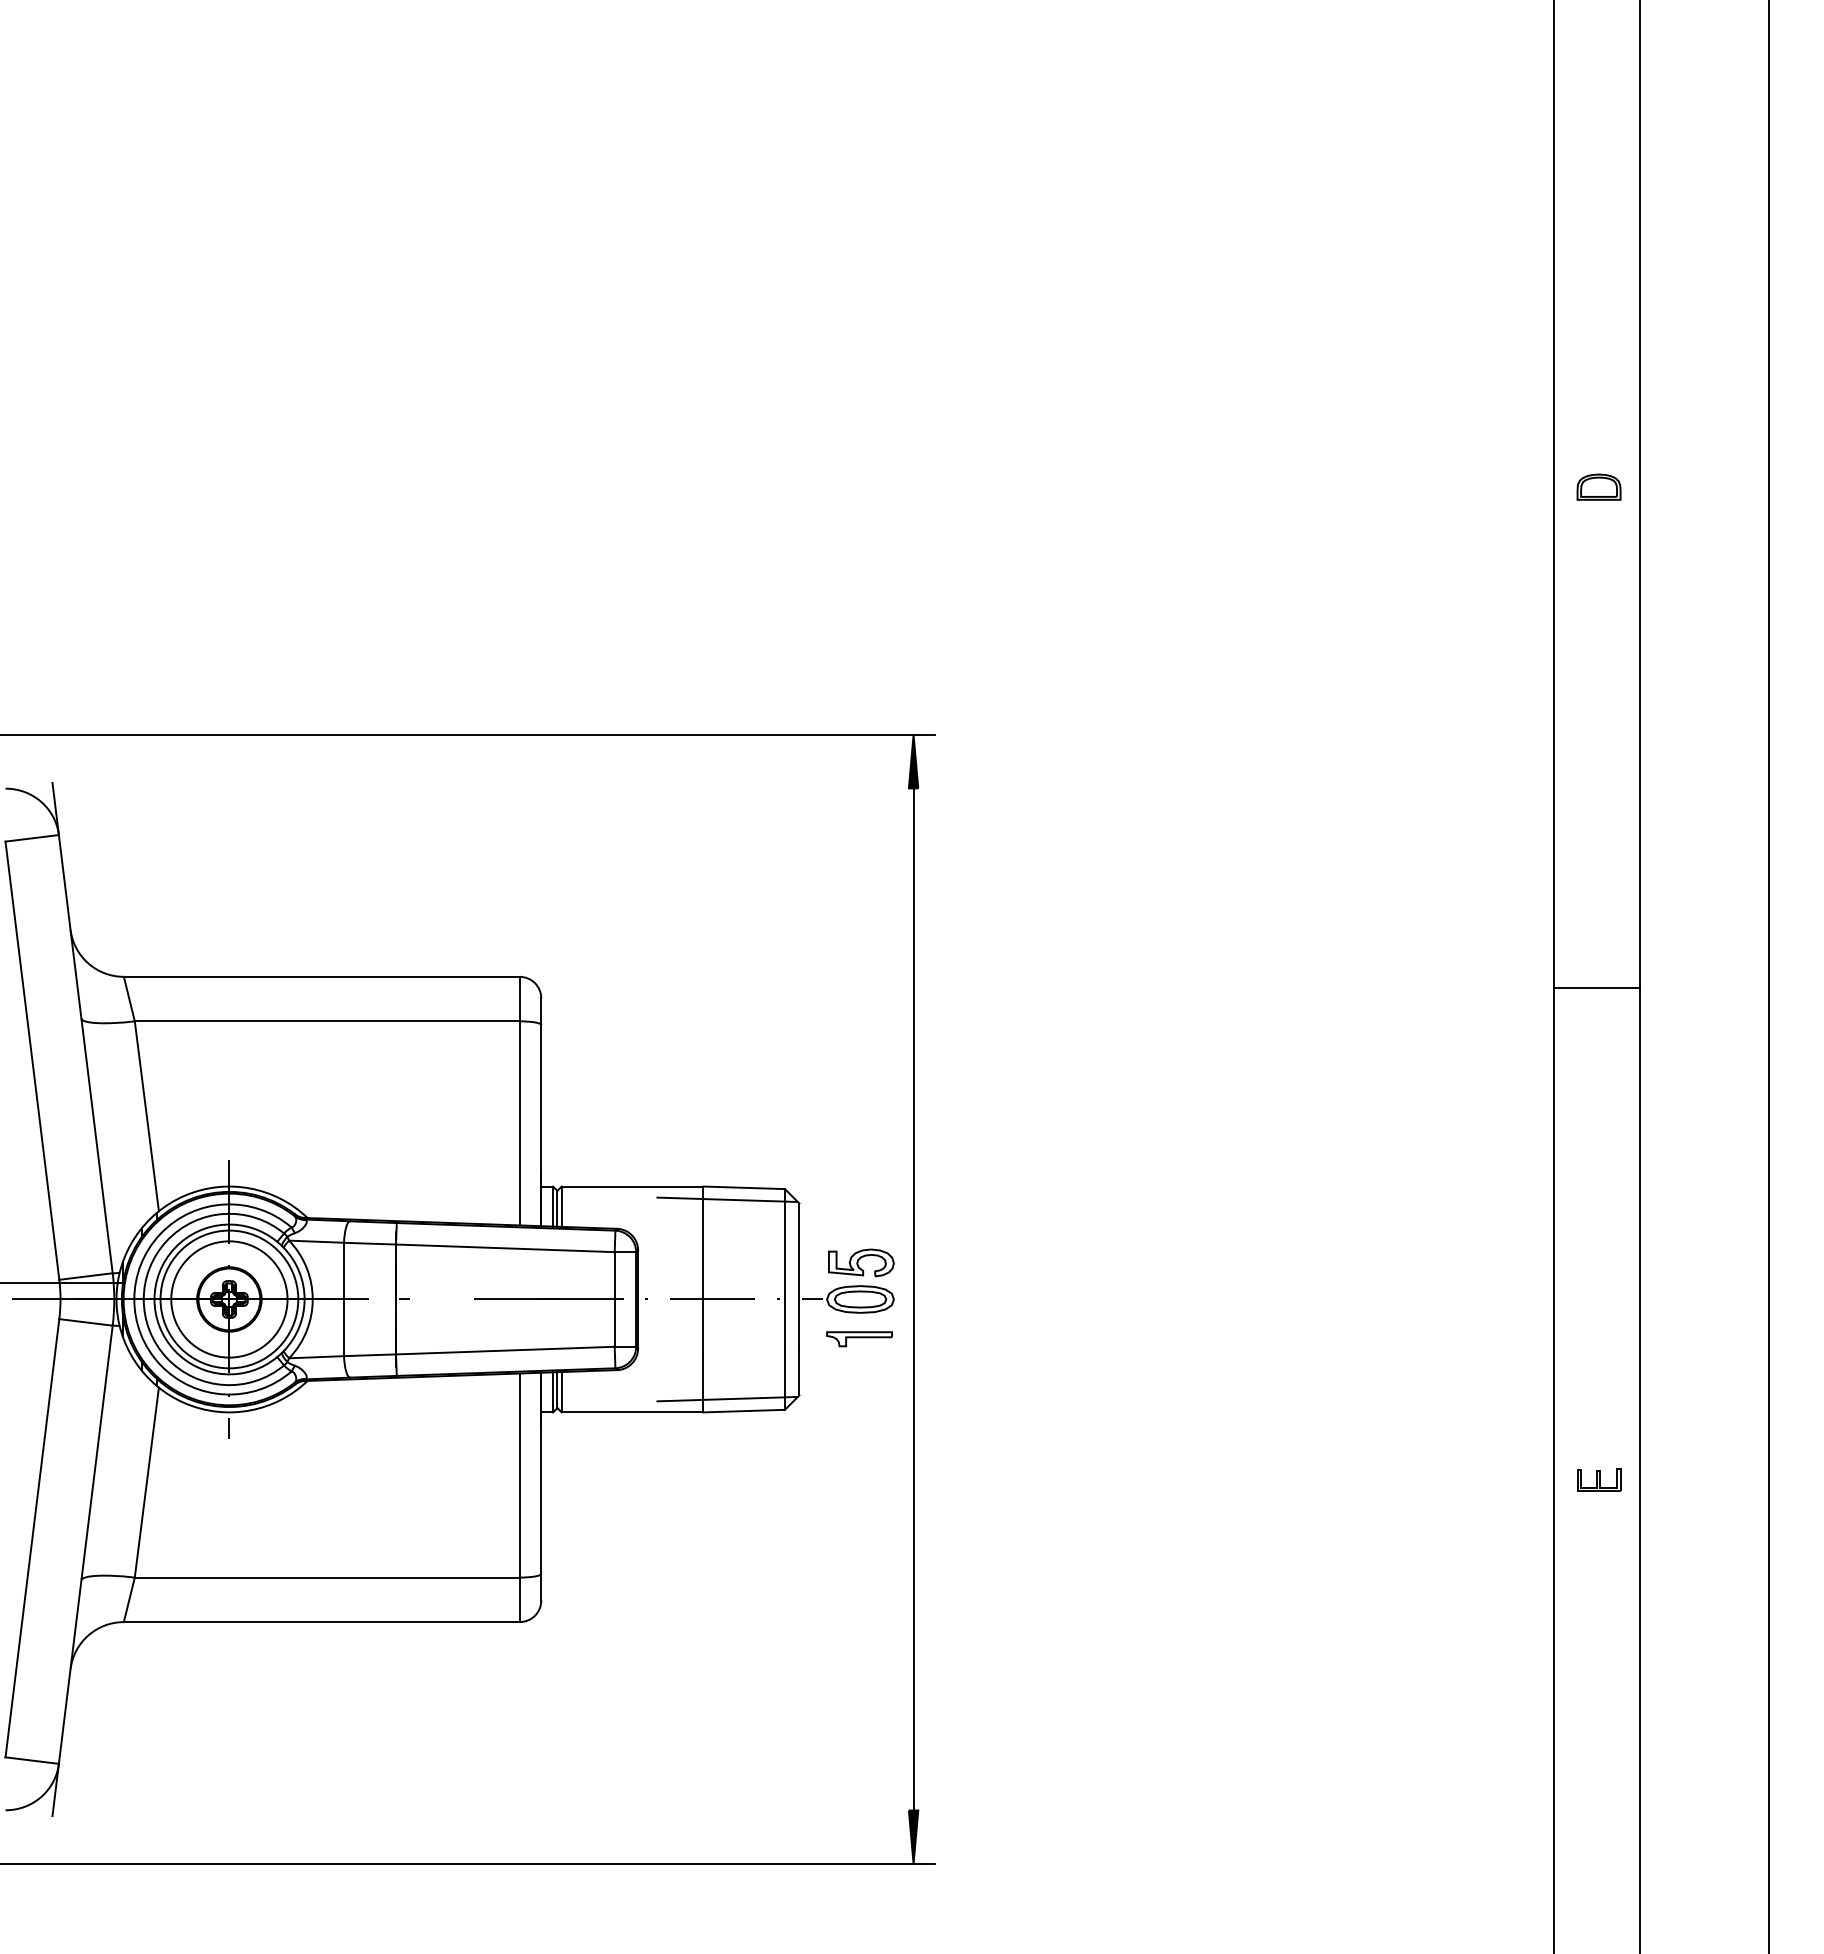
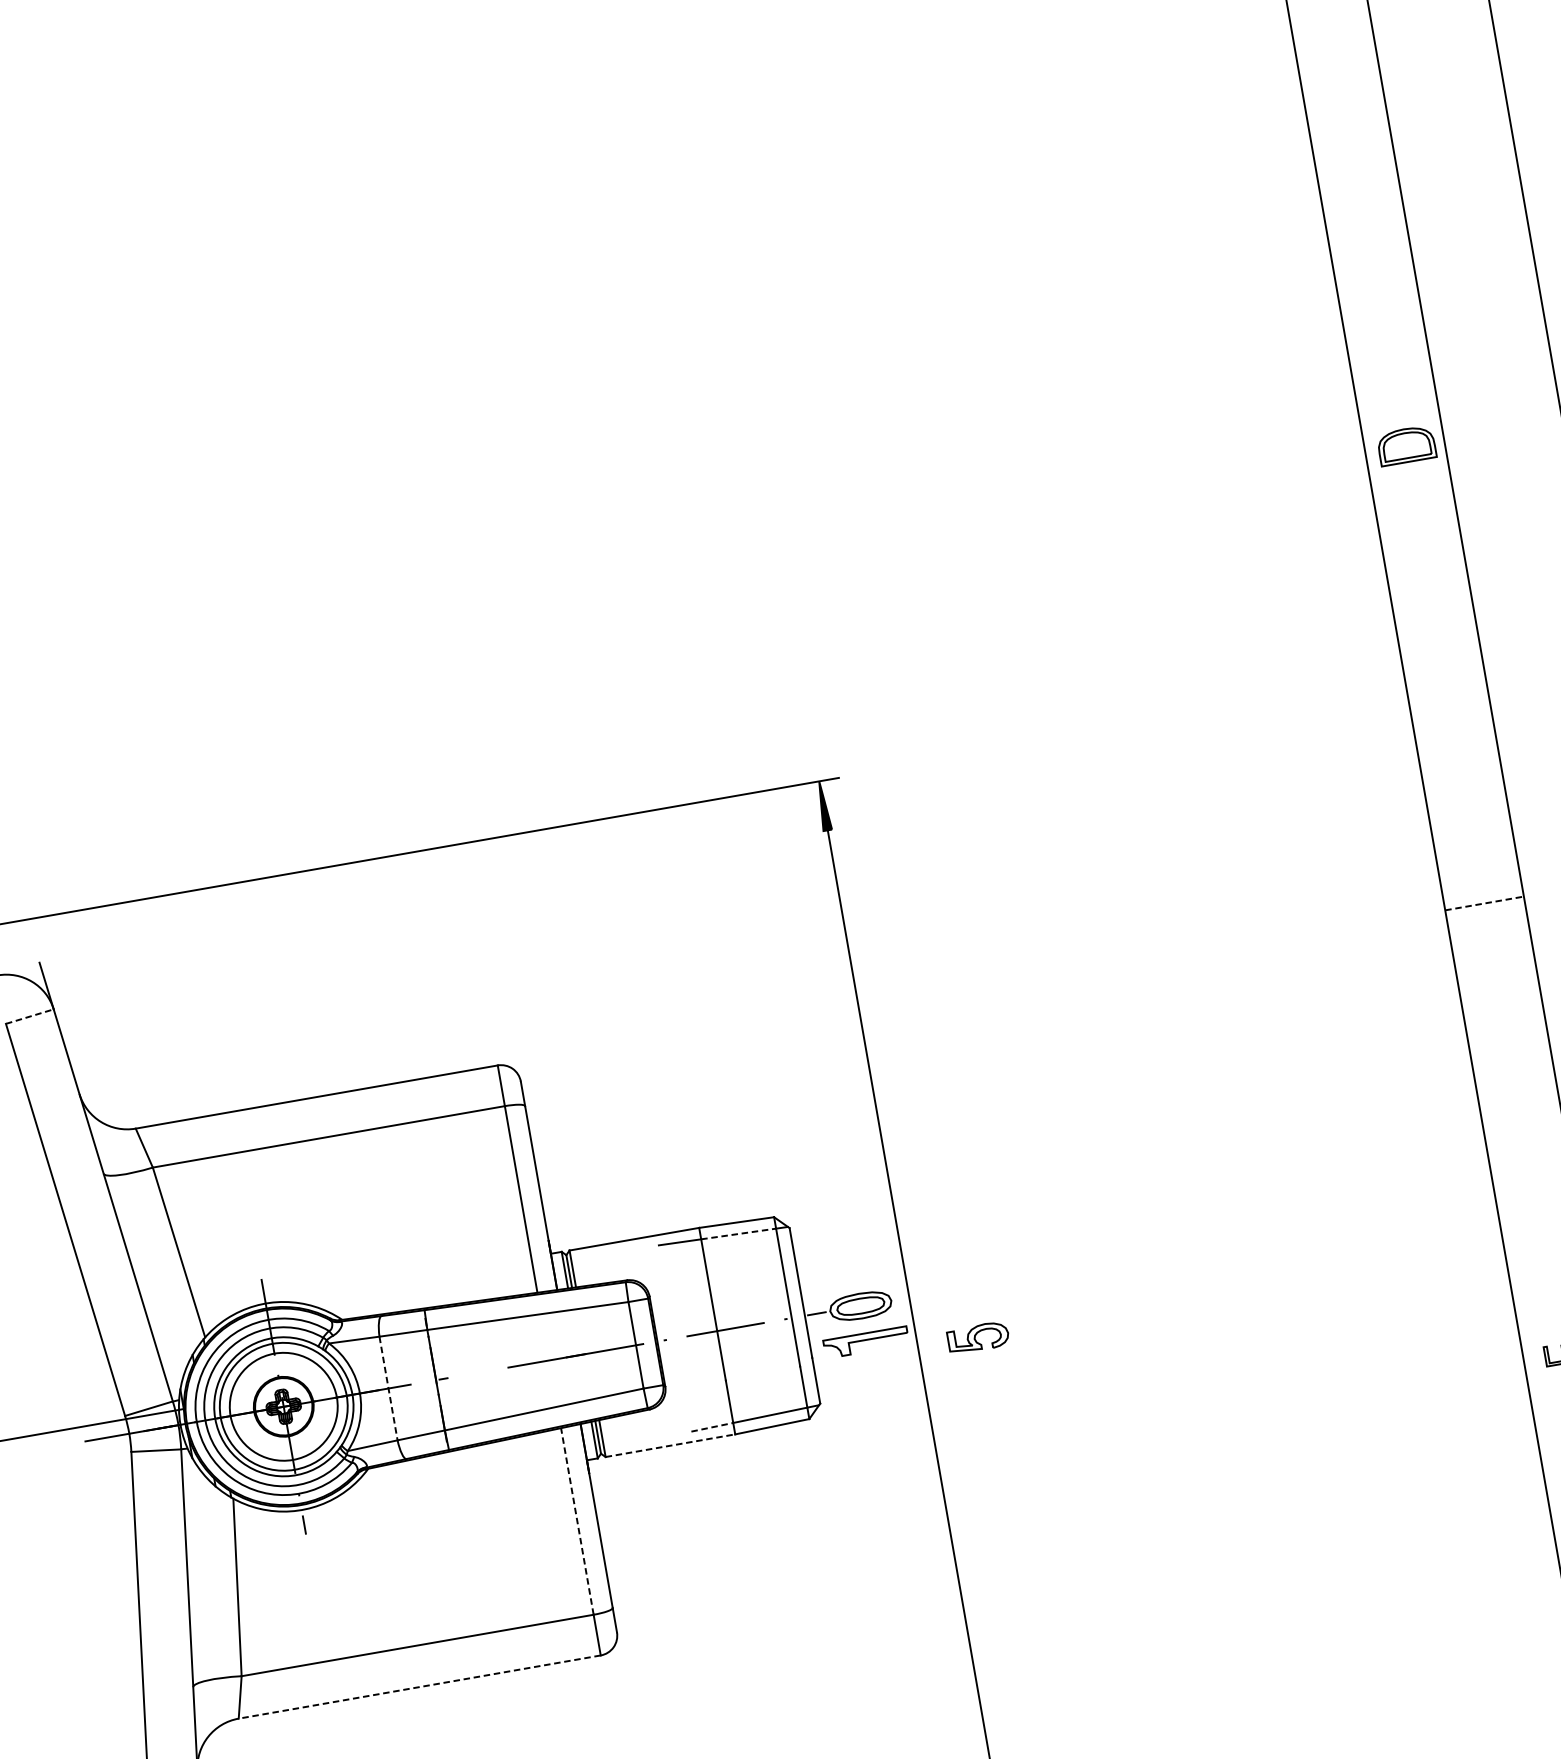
part: (1598, 486) -> (1405, 444), size x1.4
line: (32, 838) -> (30, 1016), solid -> dashed
line: (1597, 987) -> (1484, 903), solid -> dashed
line: (744, 1200) -> (738, 1234), solid -> dashed
part: (861, 1262) -> (978, 1337), moved
line: (344, 1299) -> (388, 1388), solid -> dashed
part: (859, 1339) -> (866, 1342), size x1.4
line: (680, 1400) -> (712, 1427), solid -> dashed
line: (632, 1412) -> (670, 1445), solid -> dashed
line: (519, 1475) -> (577, 1521), solid -> dashed
line: (321, 1622) -> (419, 1687), solid -> dashed

